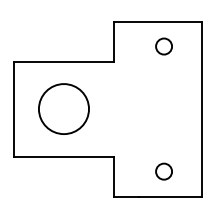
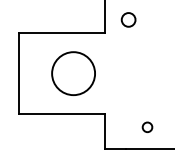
circle: (163, 46) -> (128, 19), moved
circle: (63, 108) -> (73, 73), moved
circle: (163, 171) -> (147, 127), size x0.7

